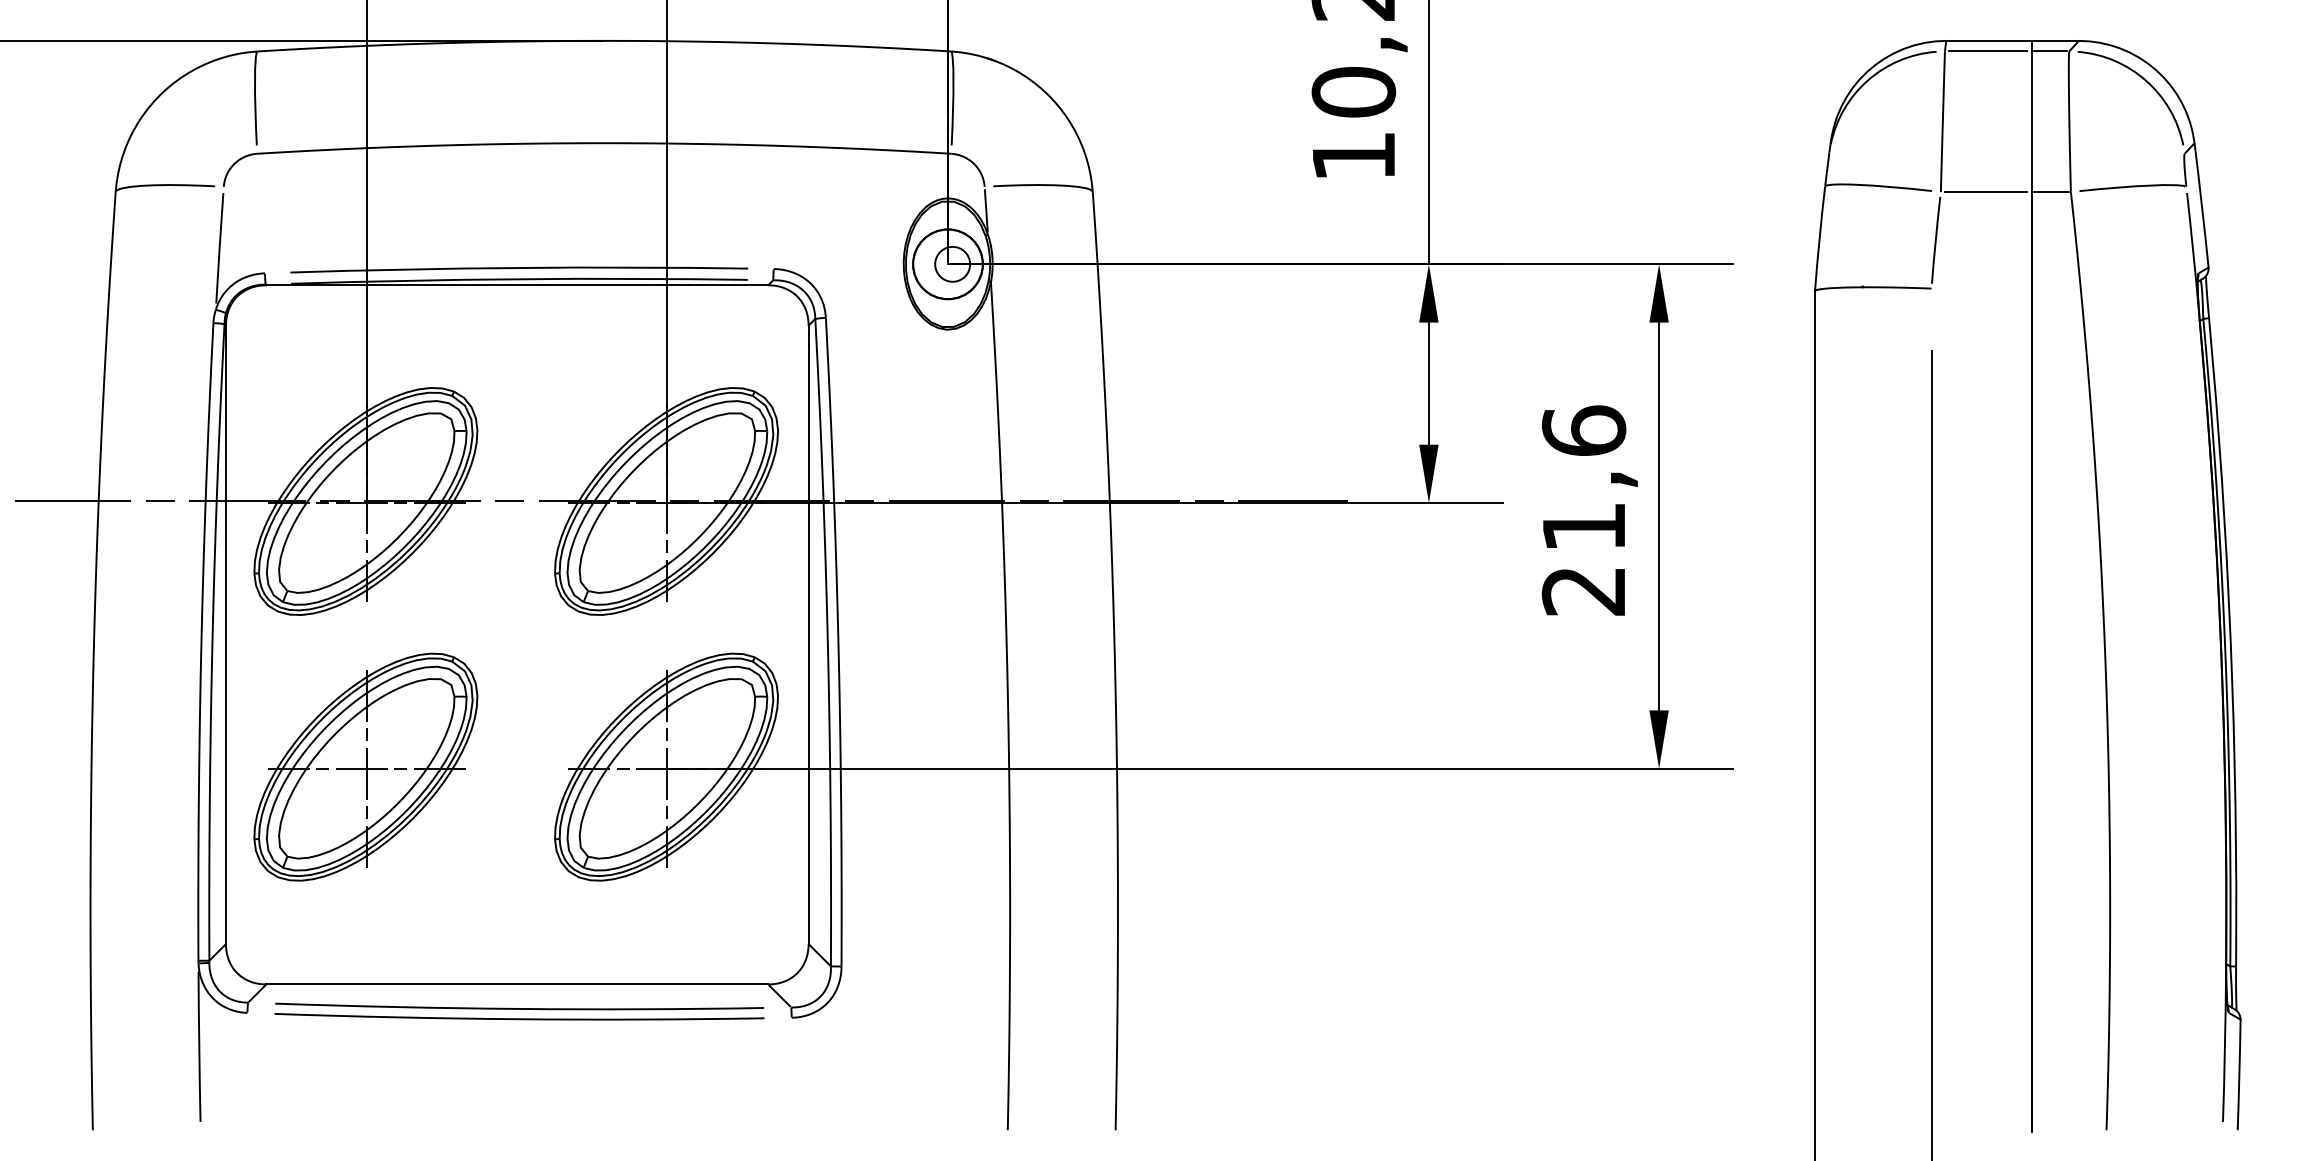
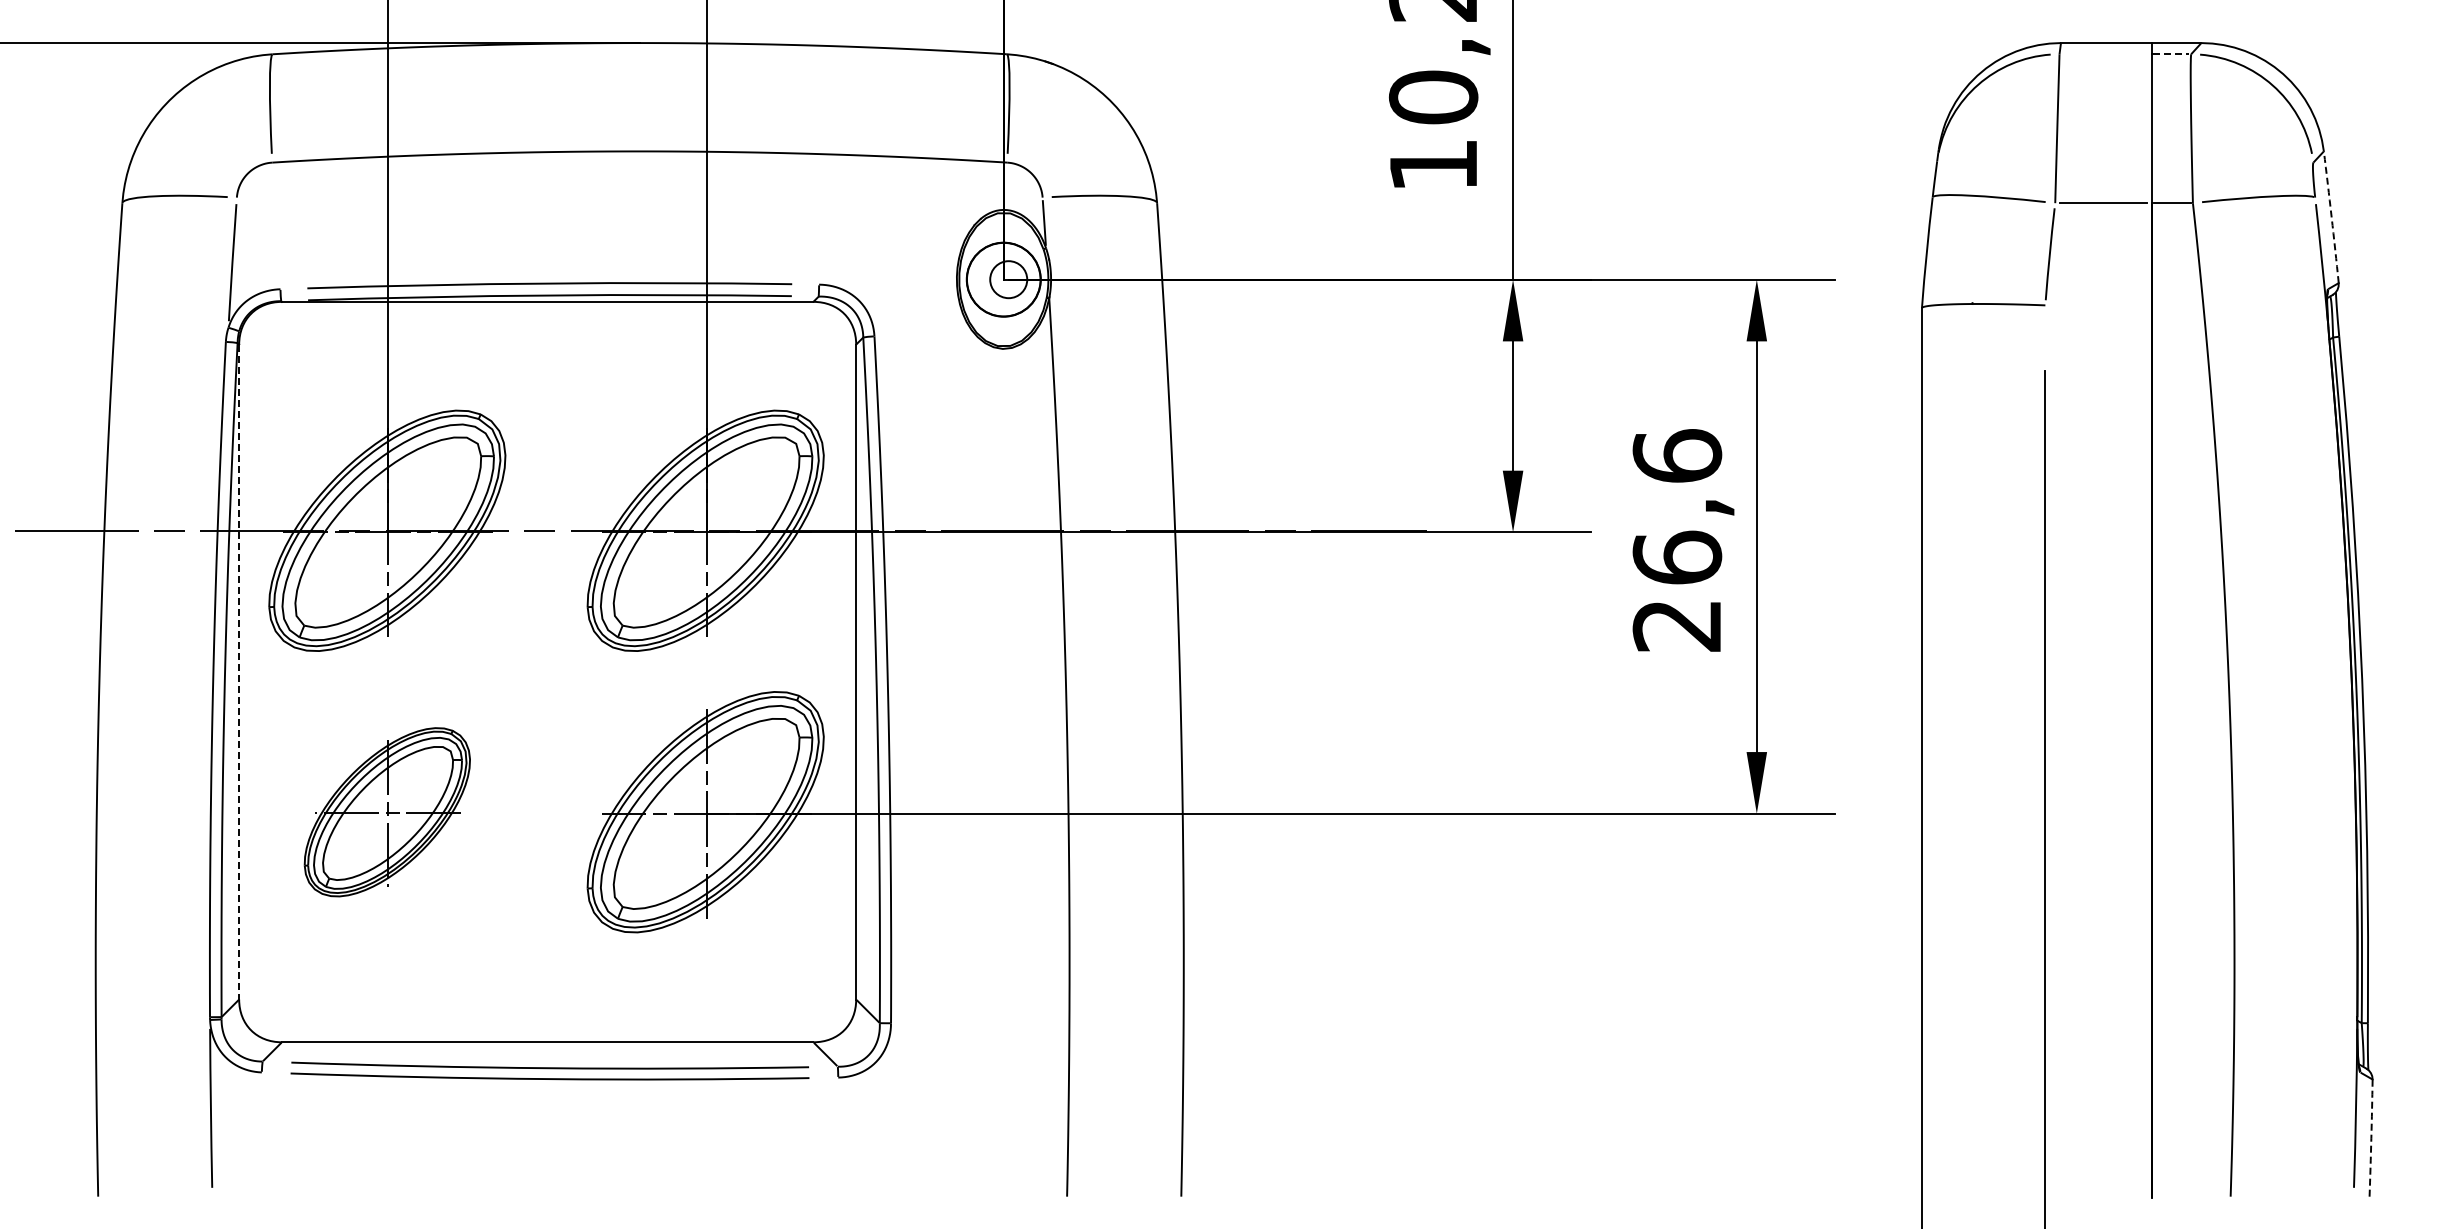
line: (1988, 51) -> (2105, 54), removed
line: (2050, 51) -> (2171, 54), solid -> dashed
arc: (2201, 205) -> (2331, 217), solid -> dashed
text: (1584, 526) -> (1677, 557), 21,6 -> 26,6
line: (226, 635) -> (239, 672), solid -> dashed
part: (366, 767) -> (387, 812), size x0.7
arc: (2239, 1075) -> (2371, 1138), solid -> dashed

